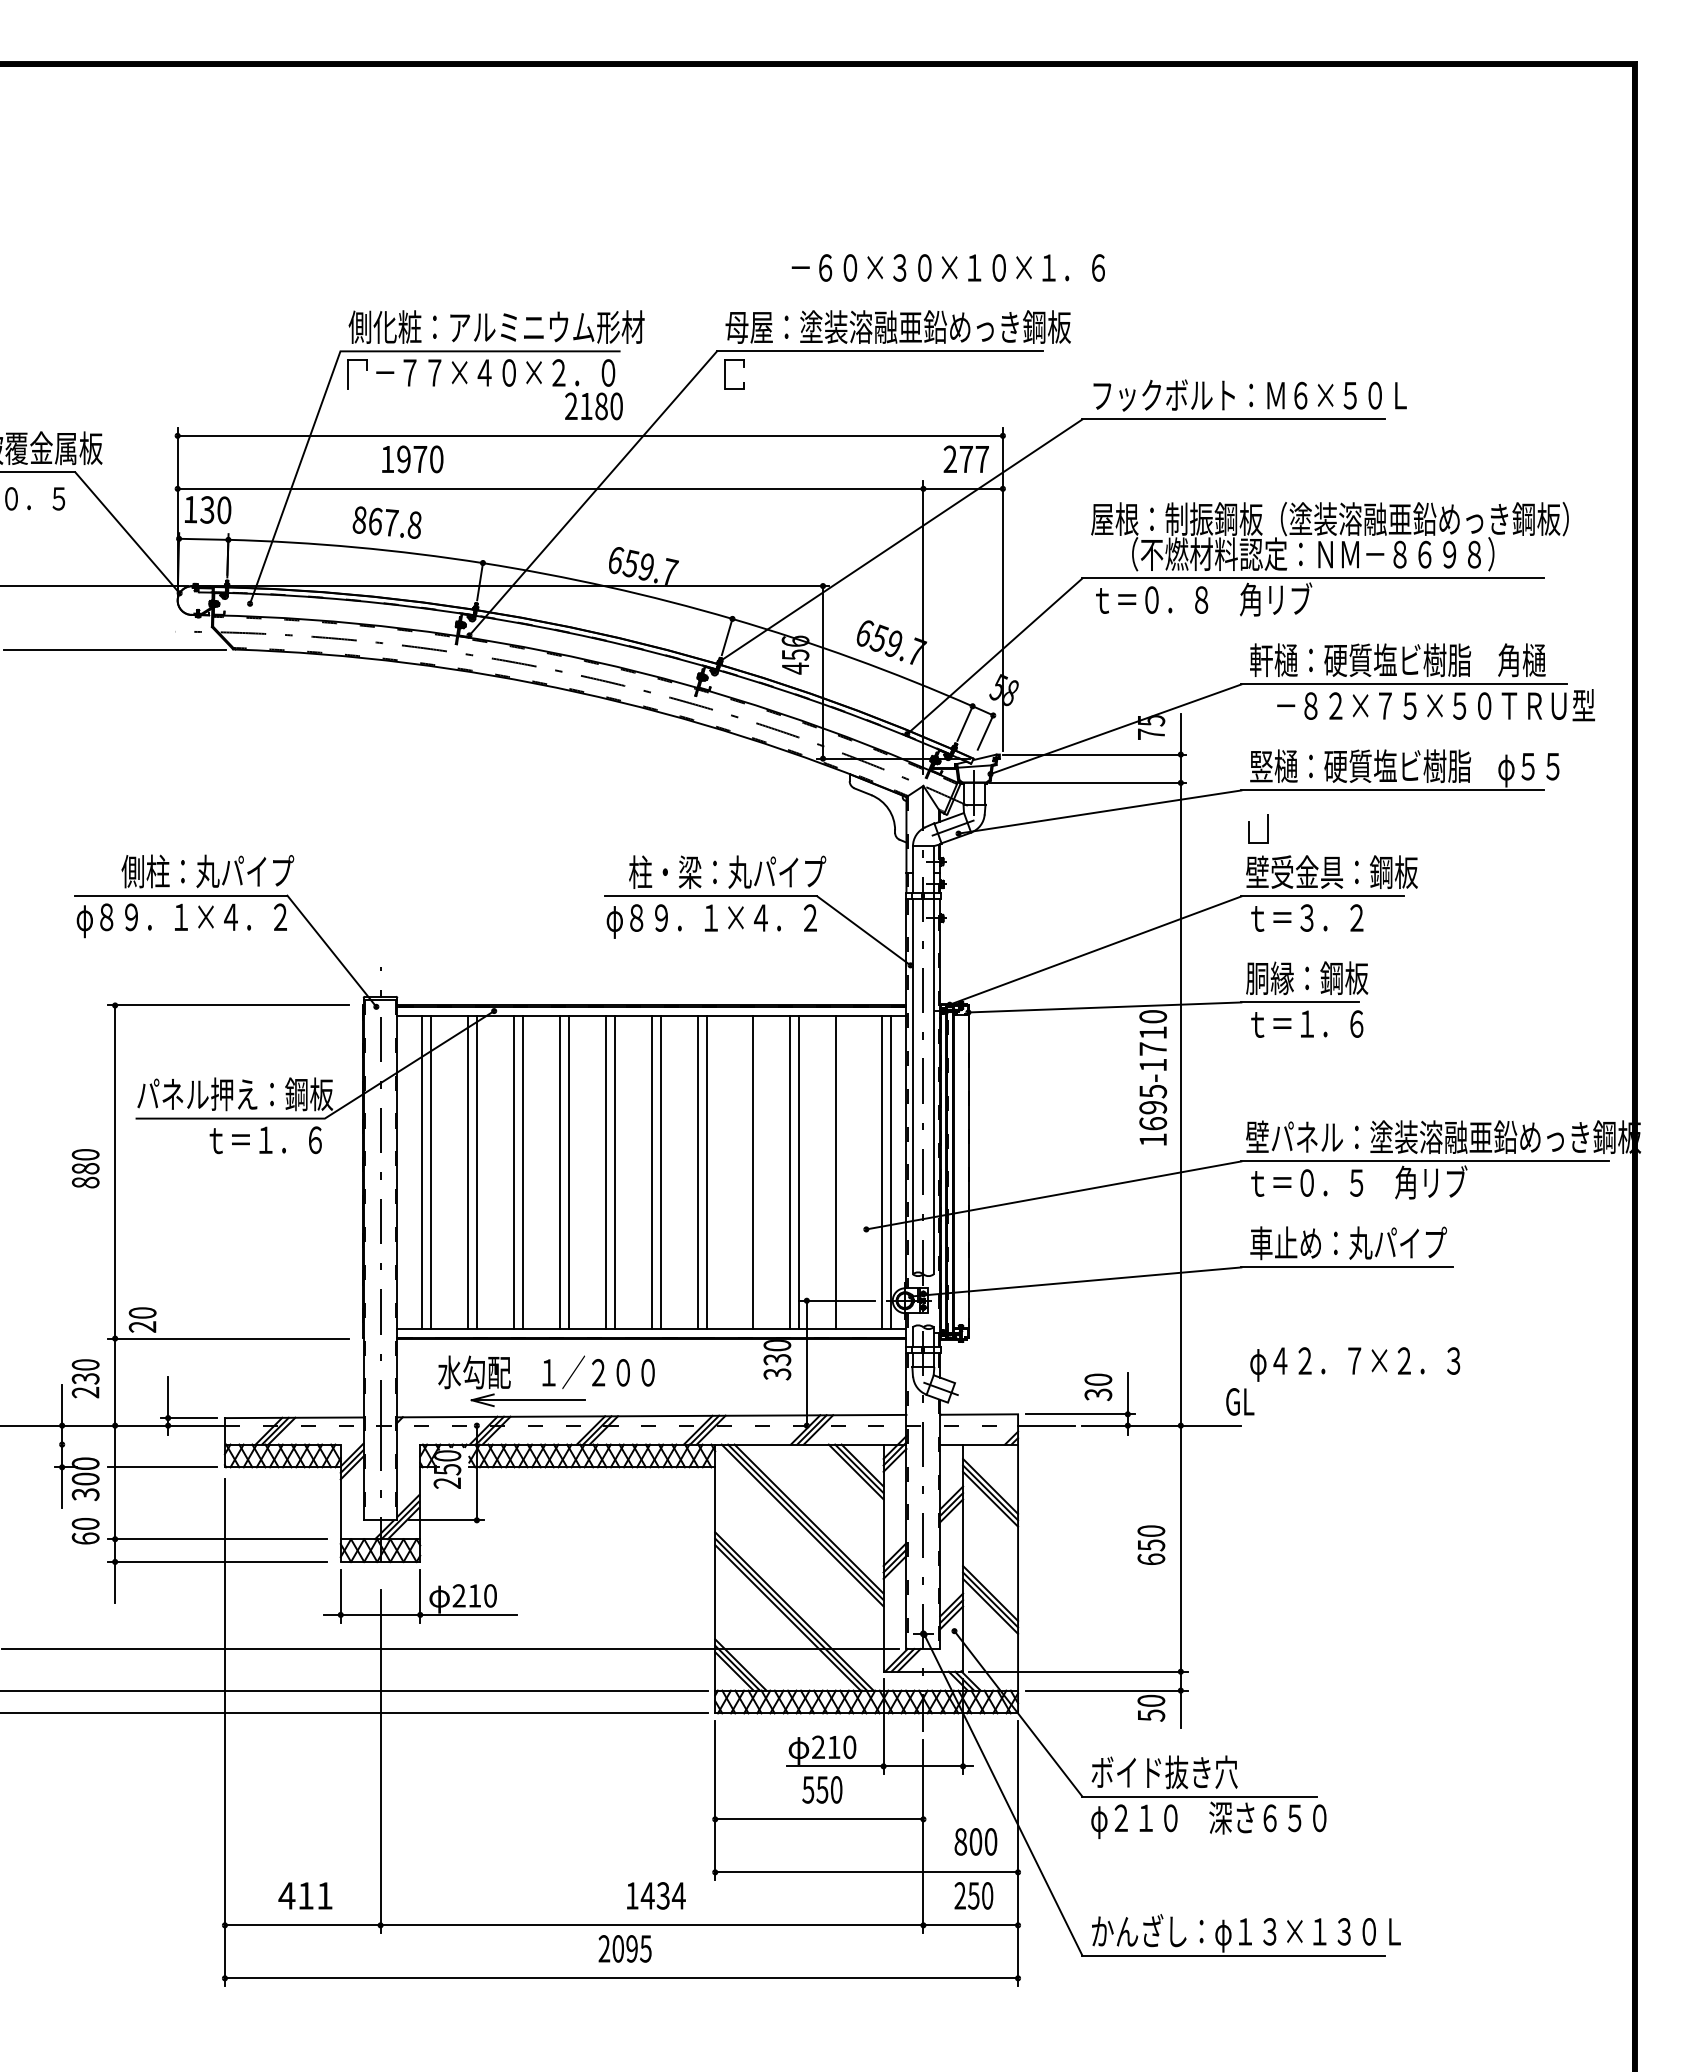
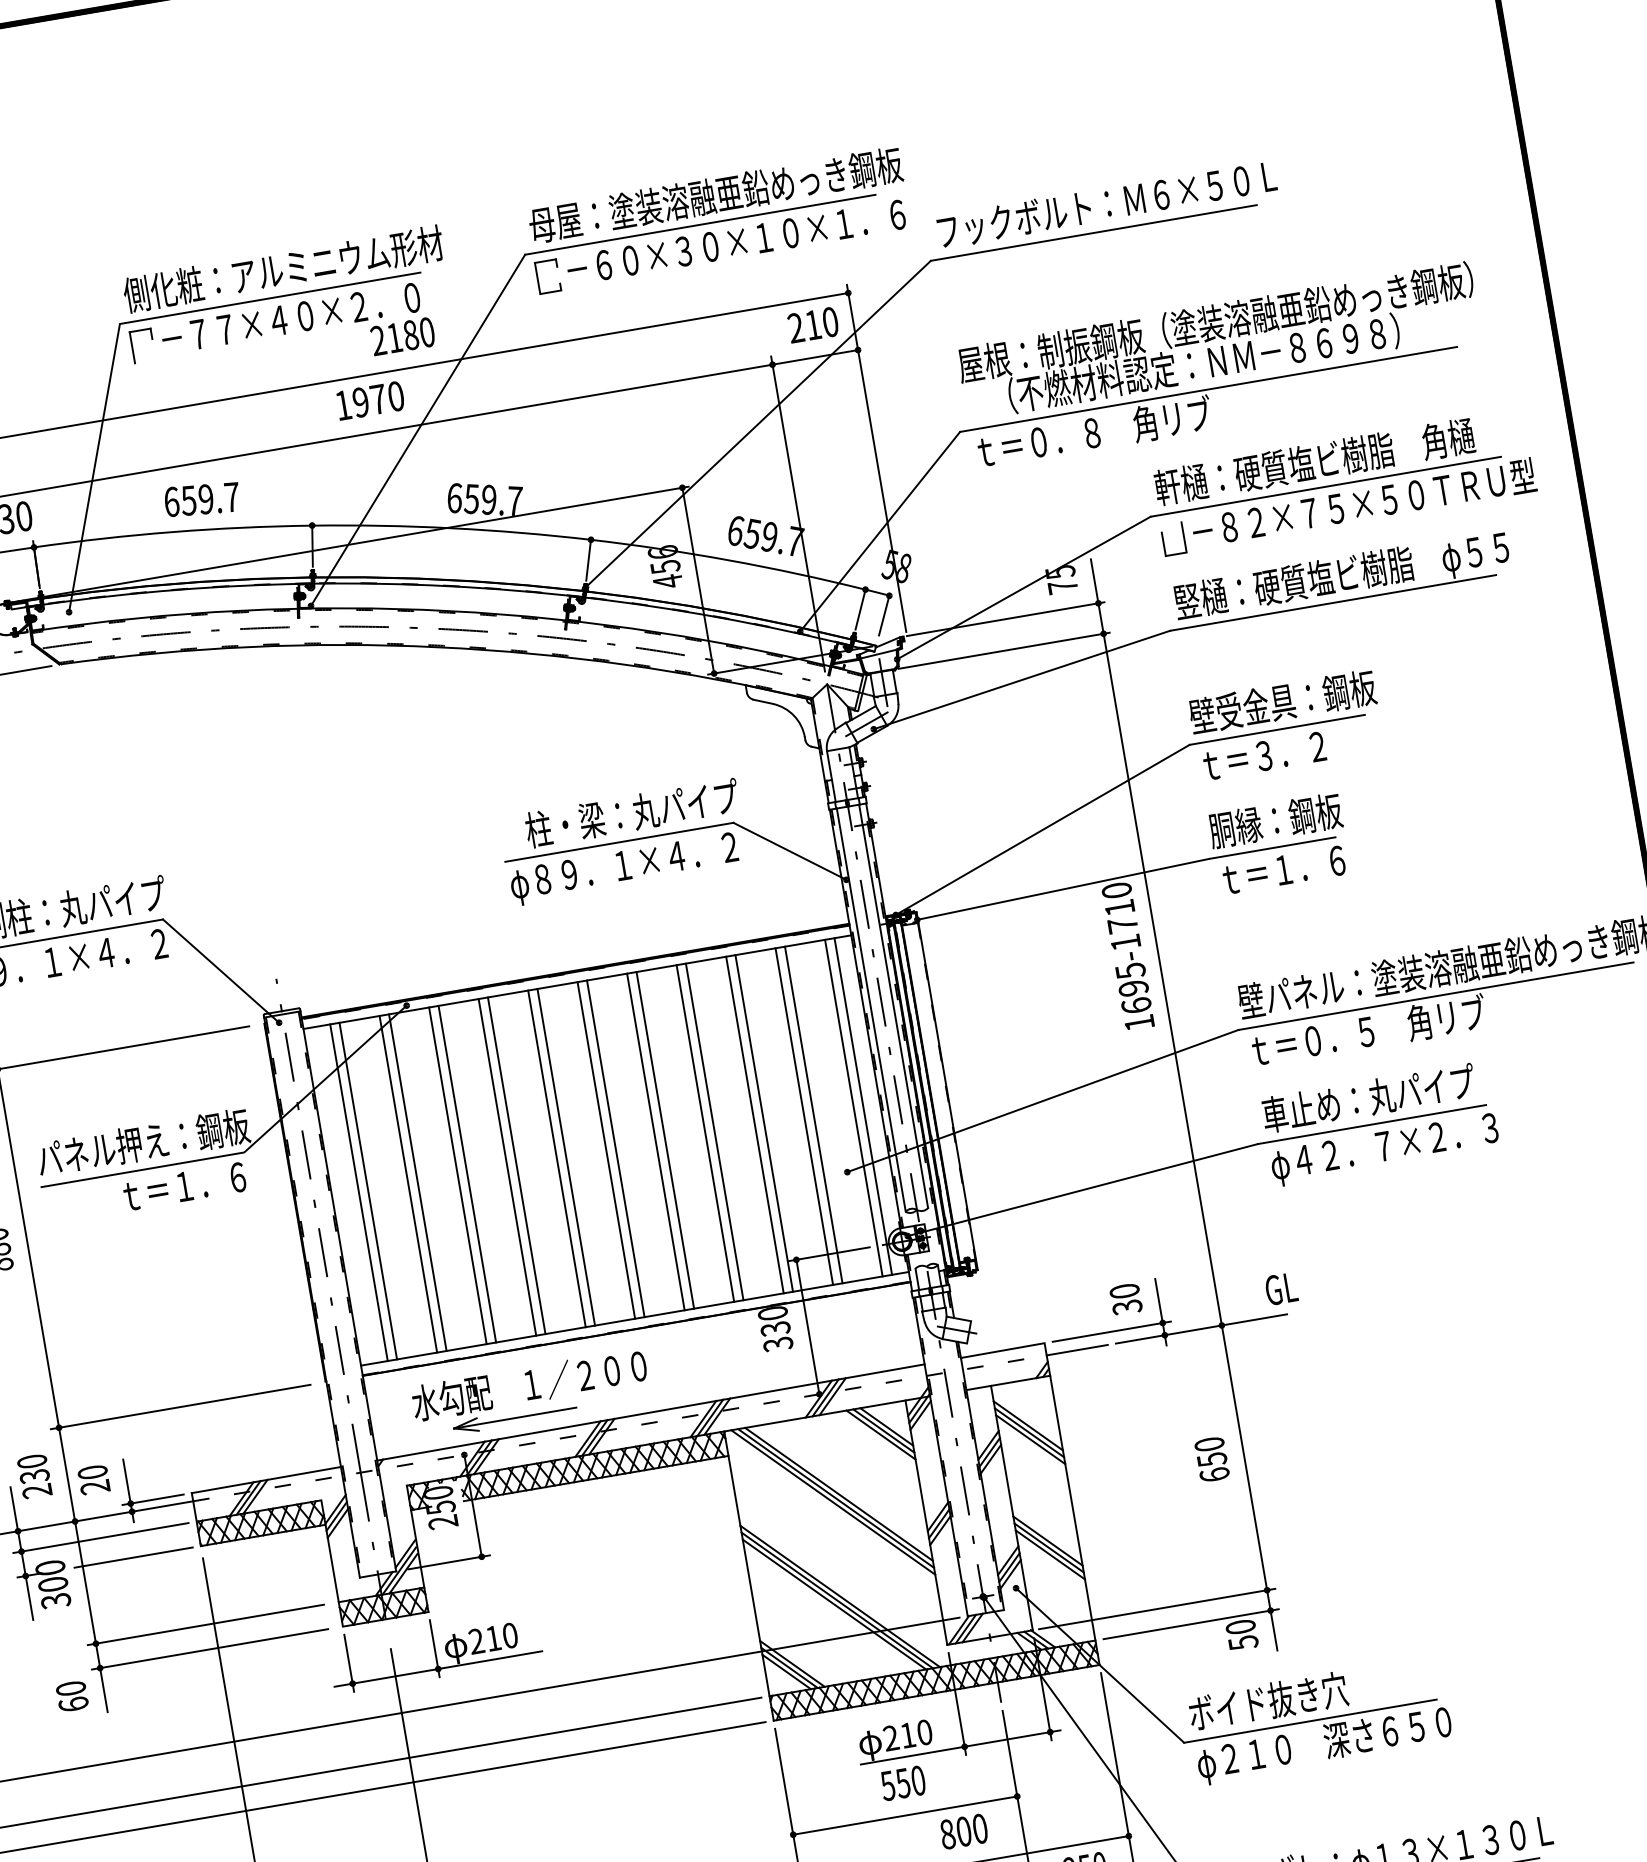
text: (947, 267) -> (735, 242), moved
text: (412, 459) -> (370, 400), moved
text: (973, 459) -> (821, 323), 277 -> 210
text: (387, 522) -> (202, 499), 867.8 -> 659.7
part: (1249, 828) -> (1163, 540), moved
line: (744, 1172) -> (705, 1133), added
line: (844, 1172) -> (813, 1114), added
text: (142, 1319) -> (93, 1479), moved
text: (1355, 1364) -> (1385, 1150), moved
line: (135, 1444) -> (100, 1538), added
text: (85, 1531) -> (72, 1696), moved
text: (975, 1841) -> (963, 1831), moved

